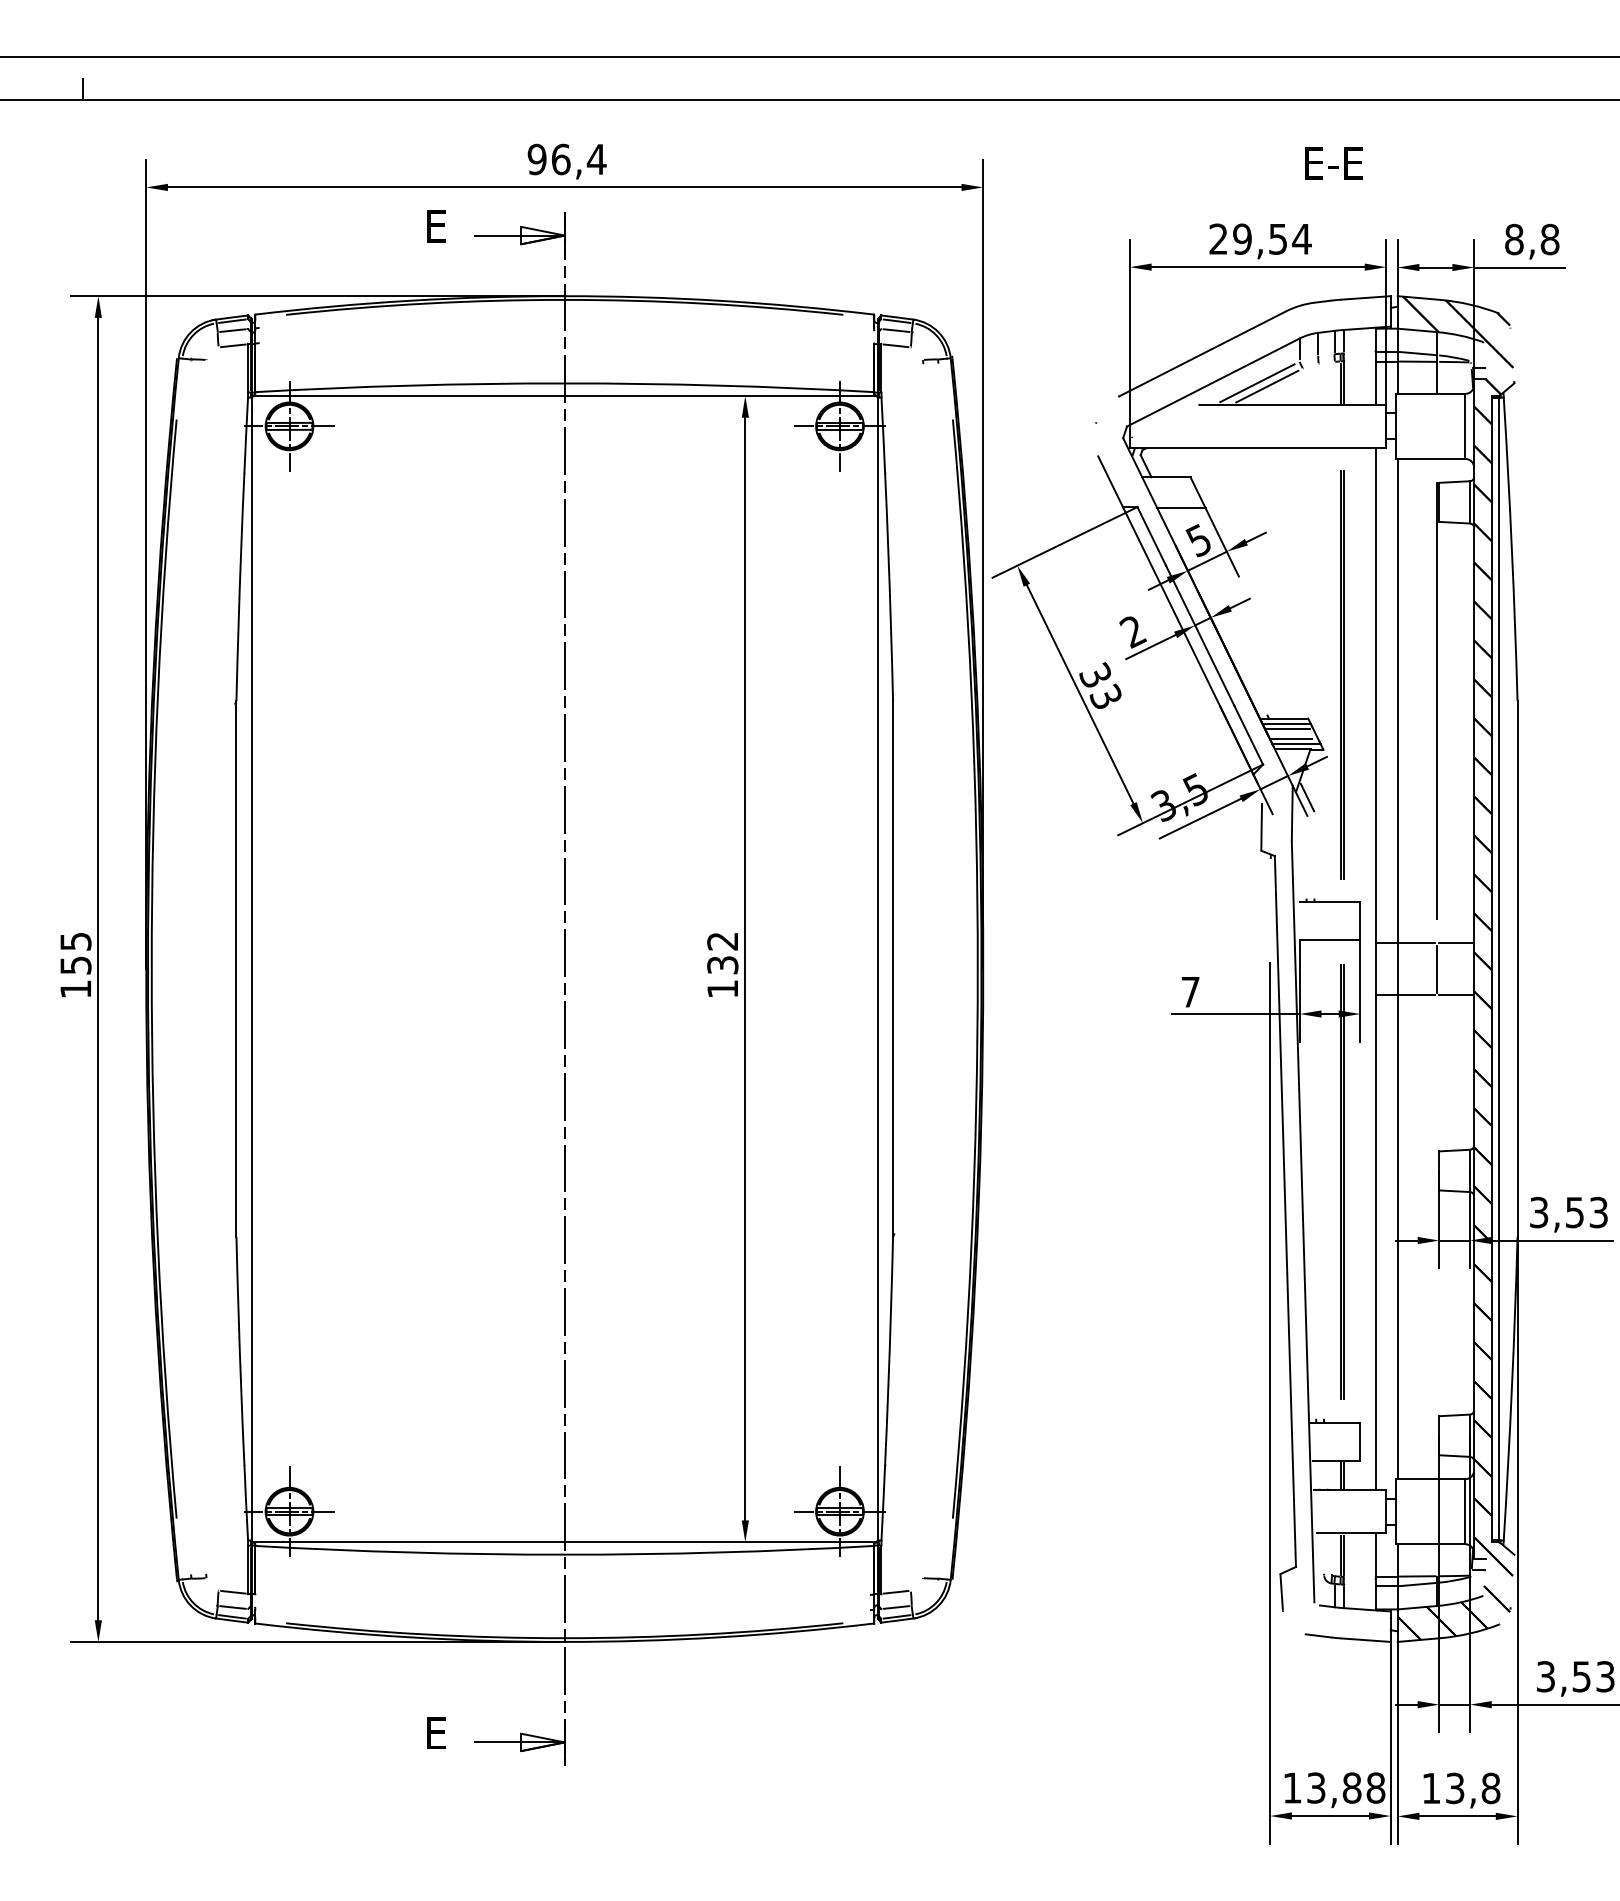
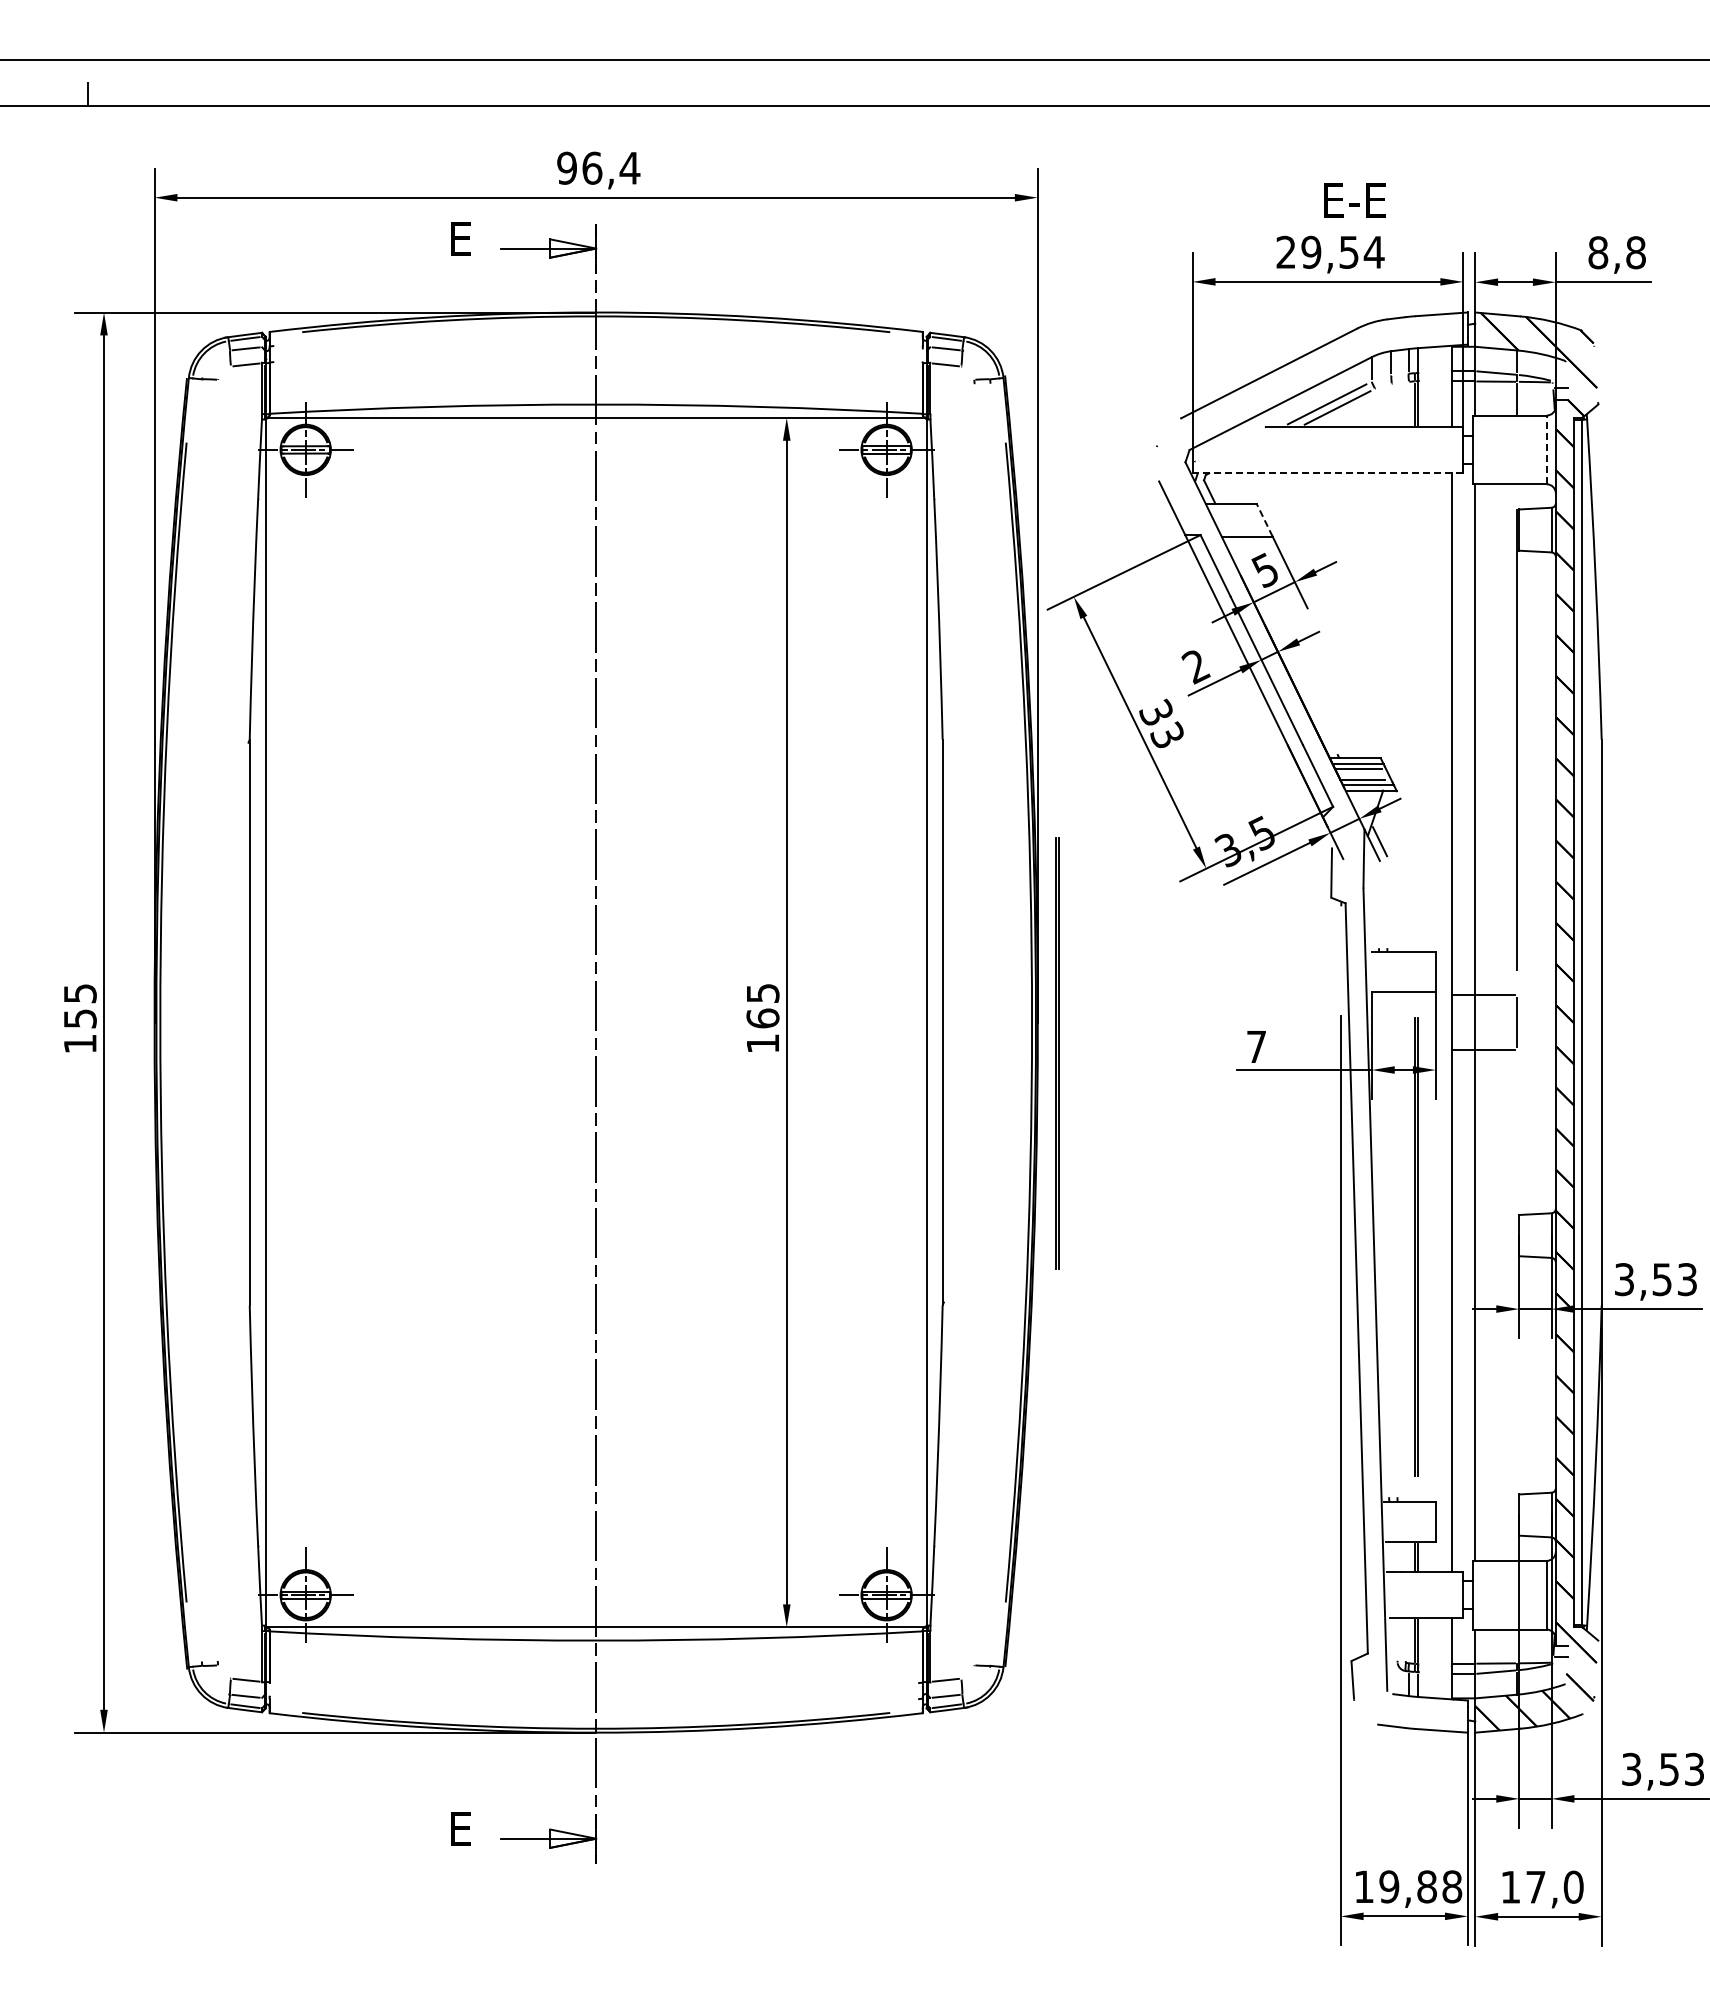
text: (1333, 163) -> (1354, 200), moved
line: (1465, 426) -> (1546, 449), solid -> dashed
line: (1257, 447) -> (1327, 472), solid -> dashed
line: (1198, 492) -> (1264, 519), solid -> dashed
line: (1341, 675) -> (1056, 1053), moved
line: (1455, 943) -> (1536, 995), removed
text: (722, 953) -> (762, 1006), 132 -> 165
line: (1455, 995) -> (1536, 1050), removed
text: (1316, 1787) -> (1389, 1886), 13,88 -> 19,88
text: (1472, 1787) -> (1554, 1886), 13,8 -> 17,0

